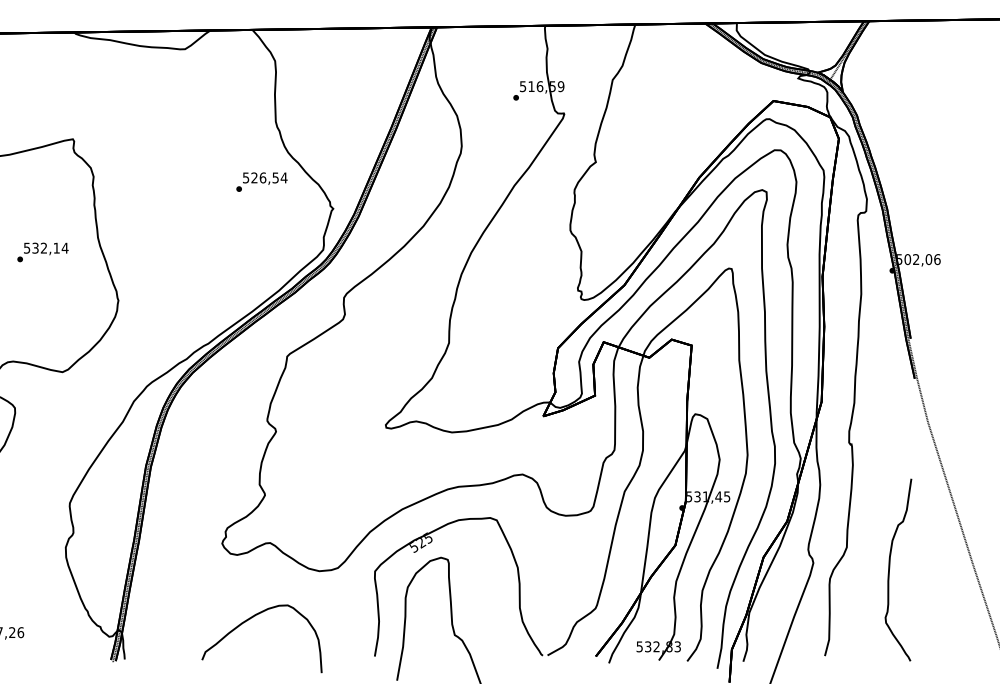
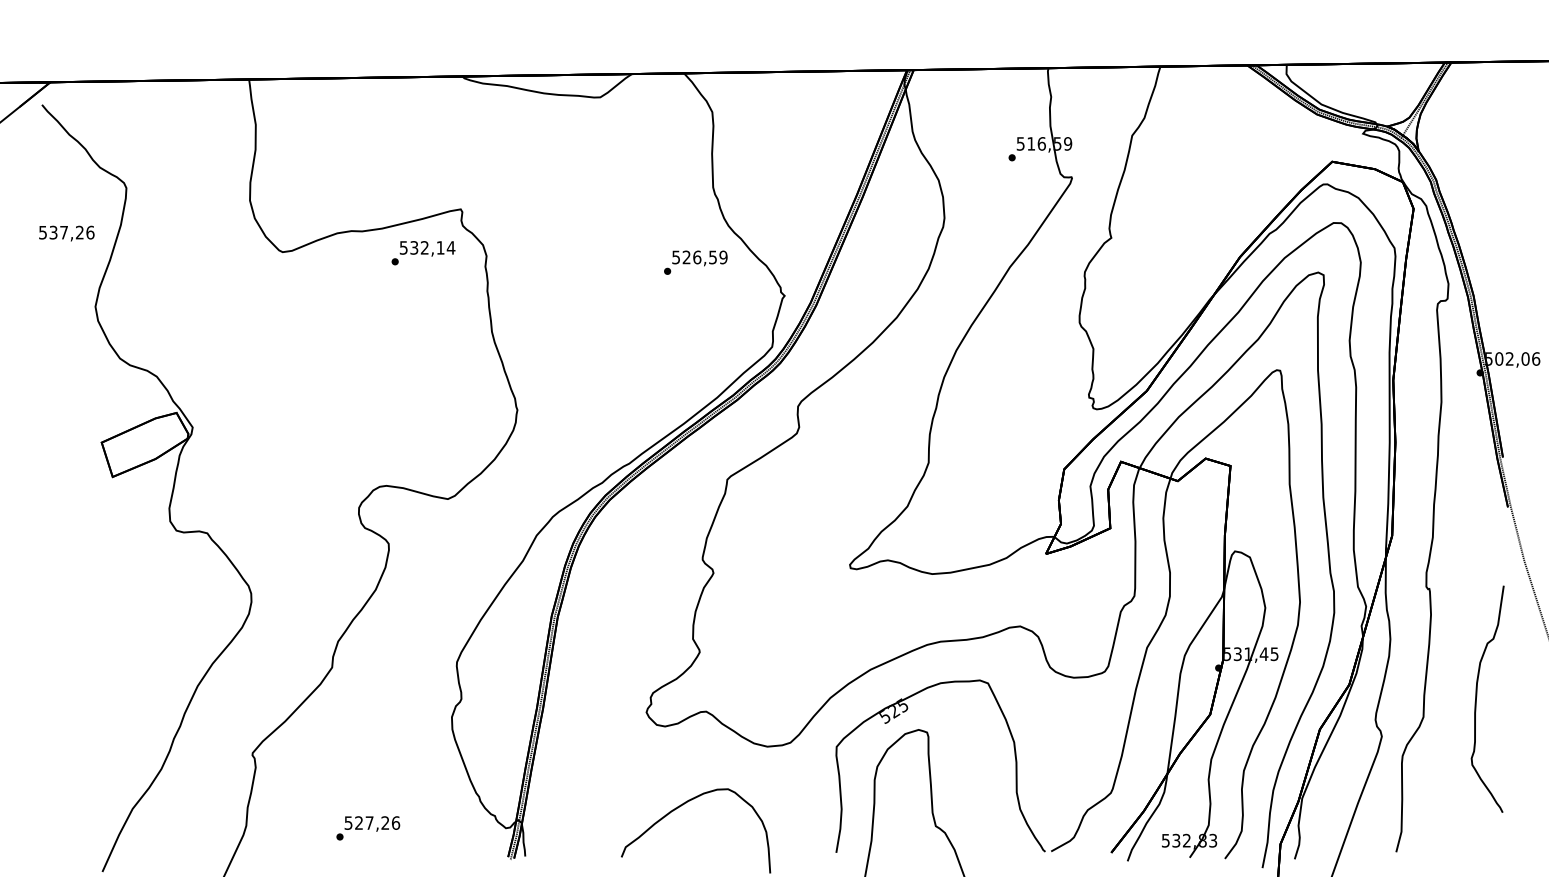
text: (284, 177) -> (723, 257), 526,54 -> 526,59
text: (42, 252) -> (423, 253), moved
curve: (890, 567) -> (1477, 696), moved

